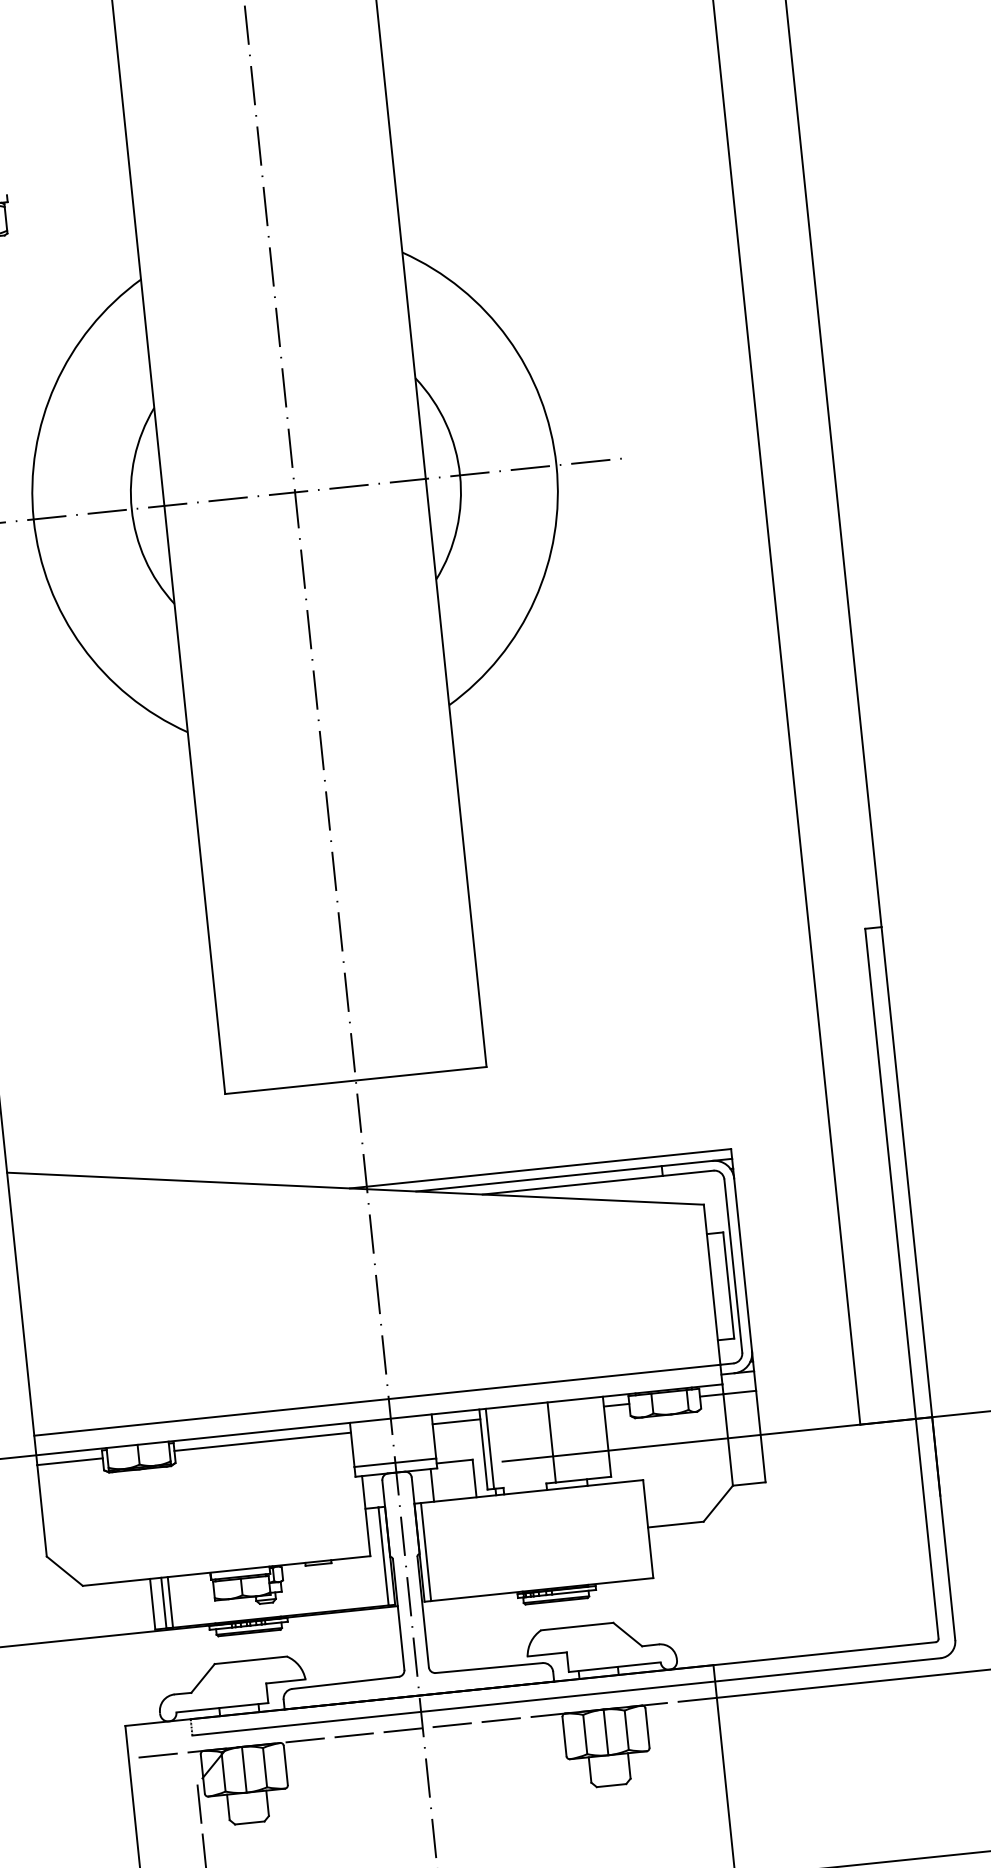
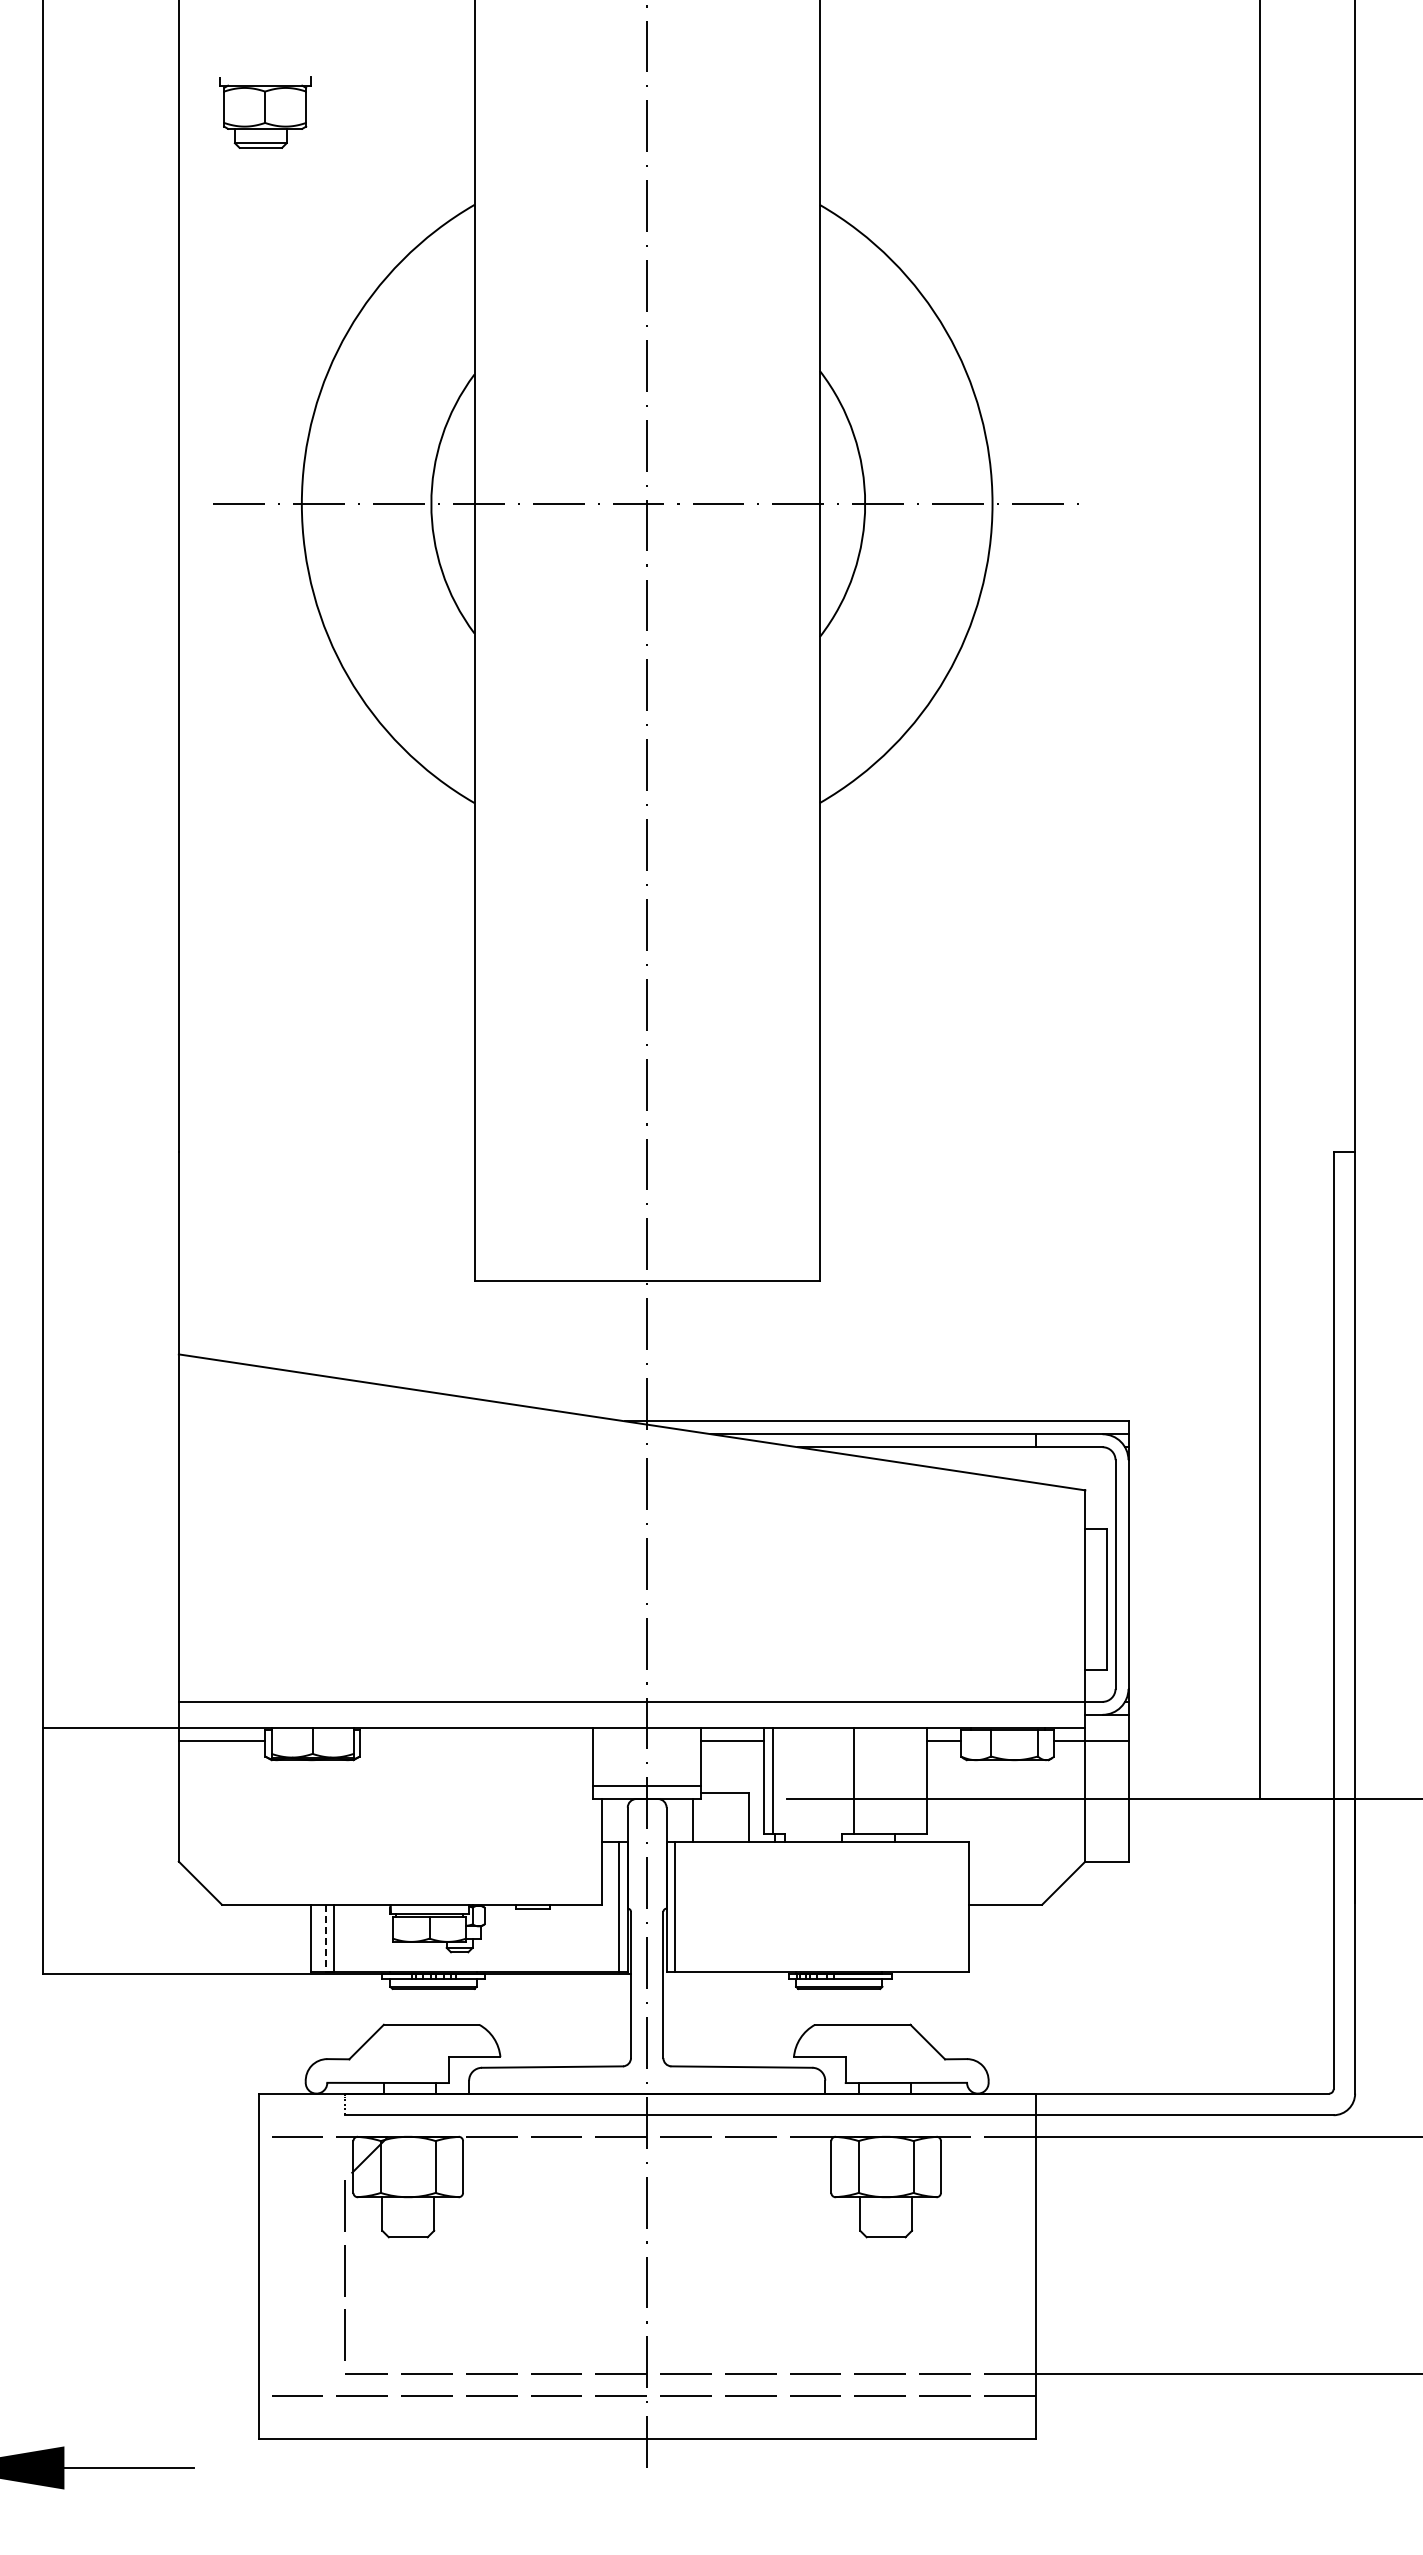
line: (262, 1441) -> (476, 1740), removed
line: (163, 1603) -> (325, 1938), solid -> dashed
line: (606, 1731) -> (886, 2166), removed
line: (244, 1769) -> (408, 2166), removed

